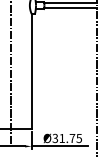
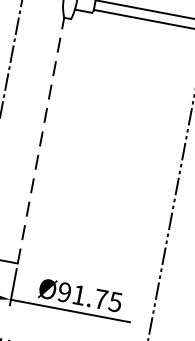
line: (31, 71) -> (40, 140), solid -> dashed
text: (55, 138) -> (64, 292), Ø31.75 -> Ø91.75

